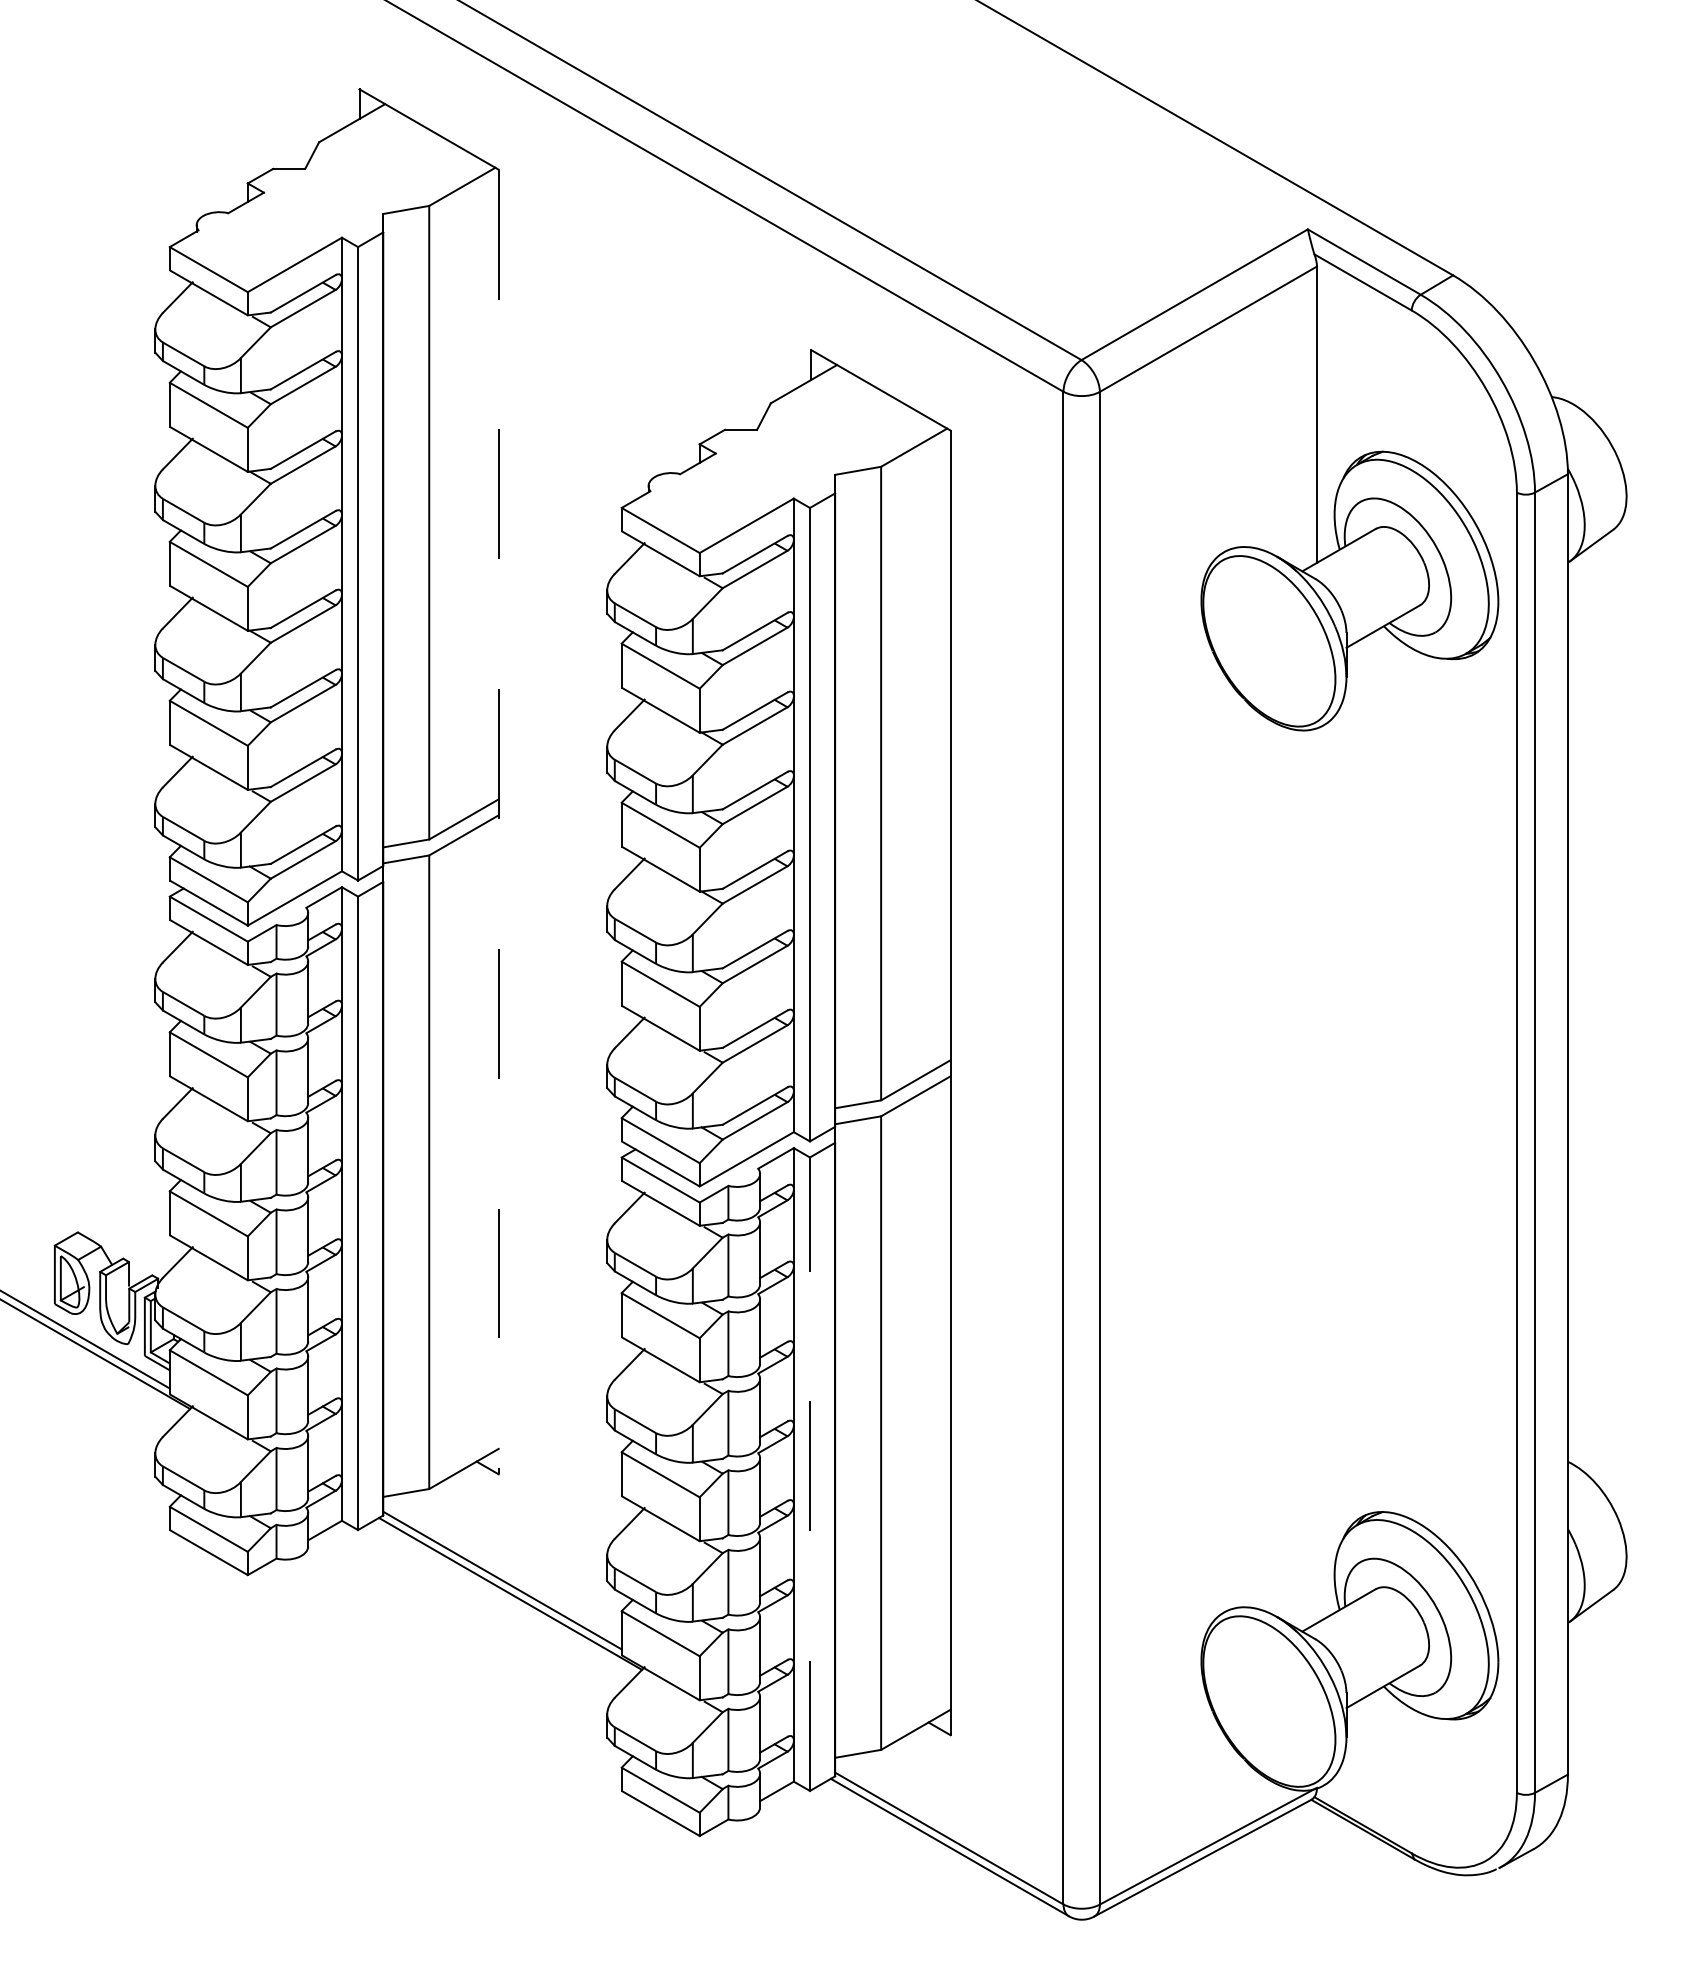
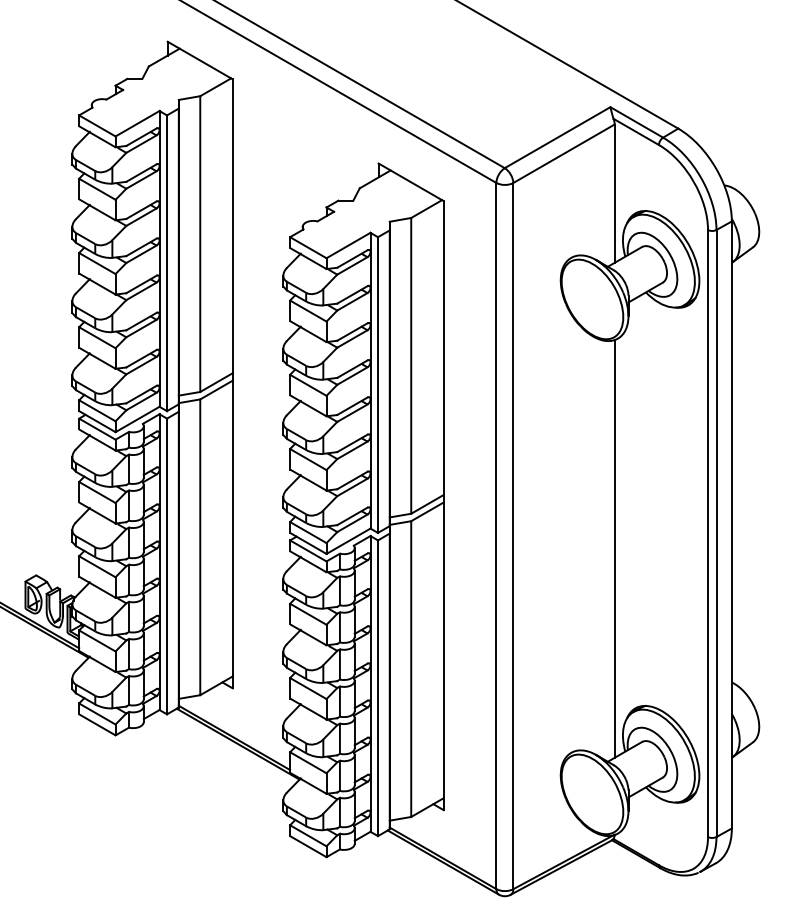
line: (498, 821) -> (232, 383), dashed -> solid
line: (1316, 1174) -> (614, 548), added
line: (811, 1474) -> (378, 688), dashed -> solid

